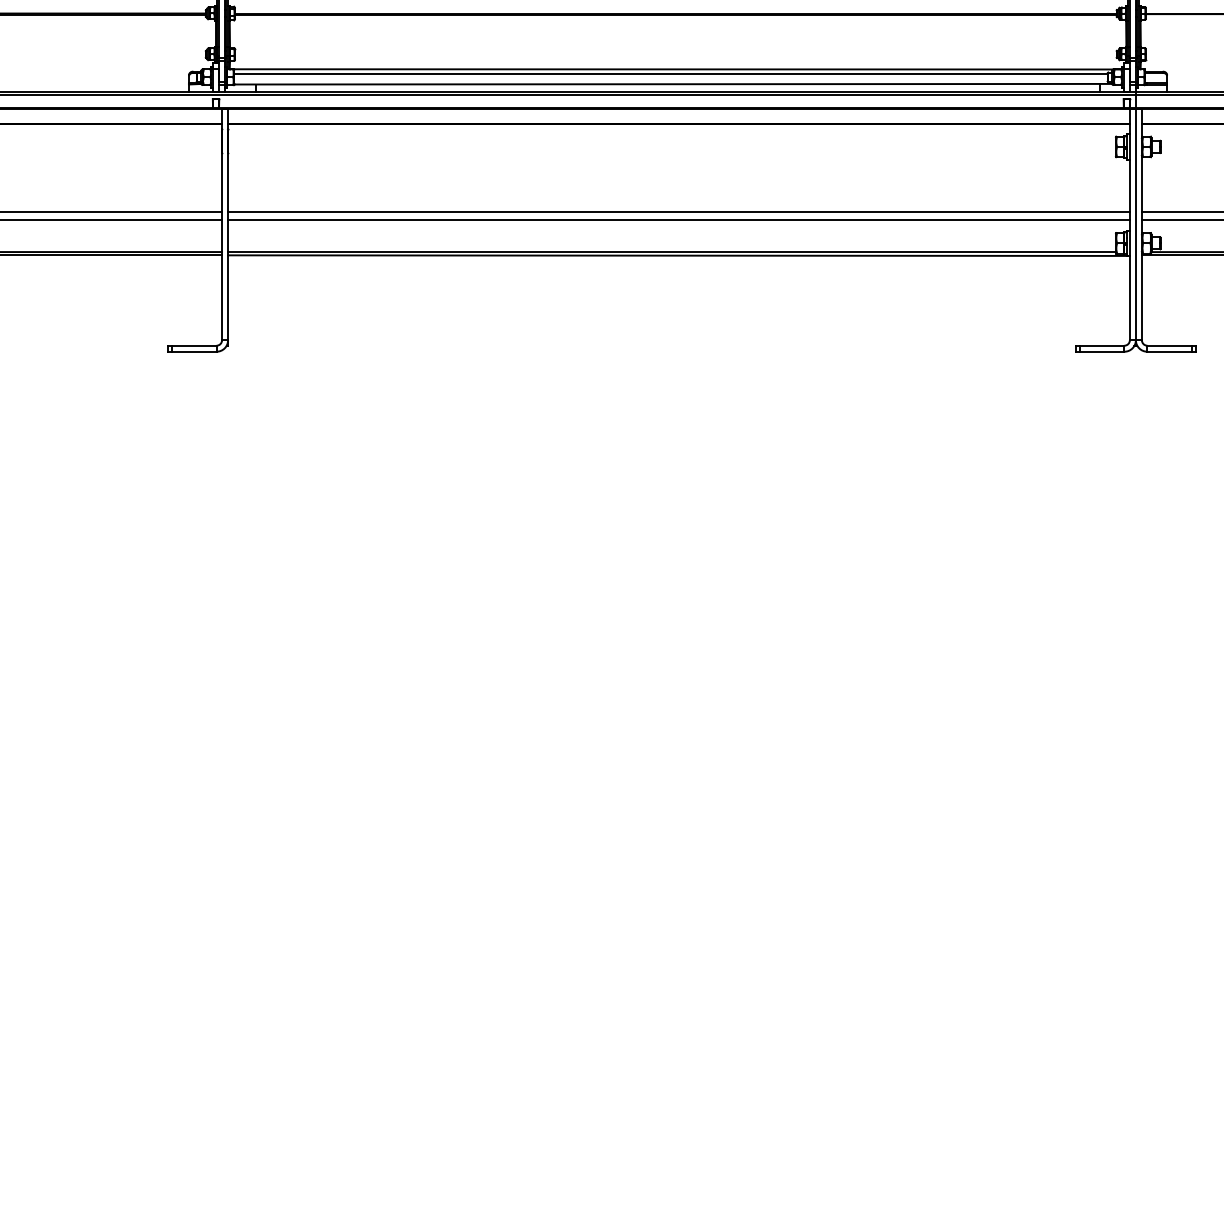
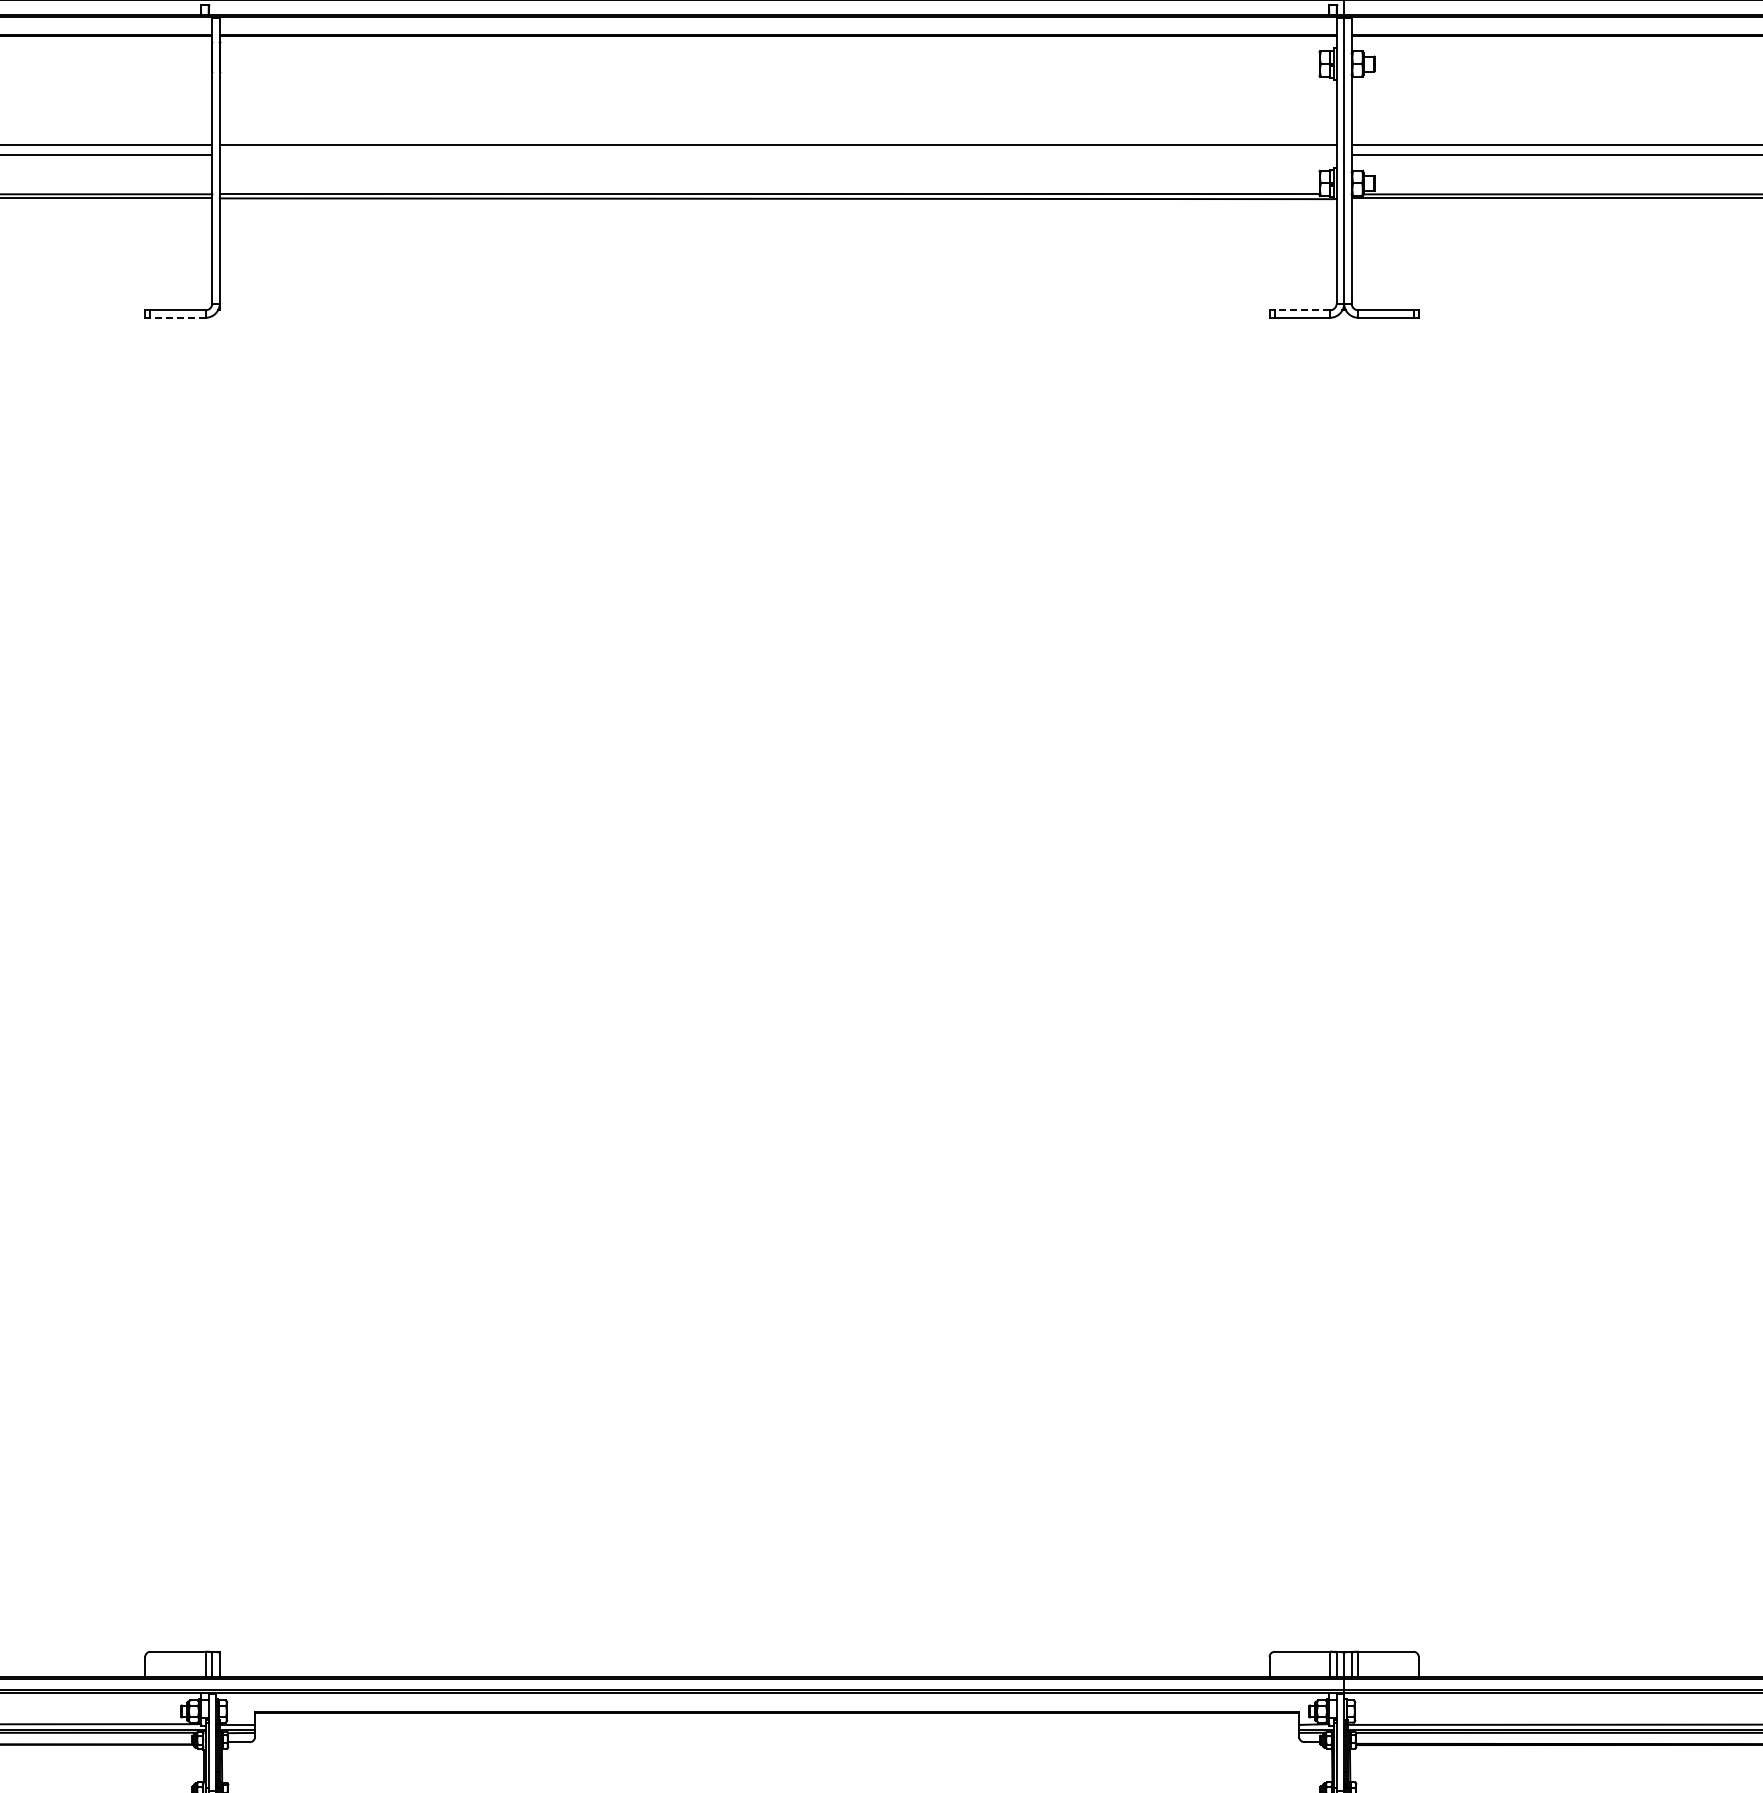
line: (678, 220) -> (777, 155), removed
line: (1102, 345) -> (1302, 310), solid -> dashed
line: (194, 351) -> (178, 317), solid -> dashed

